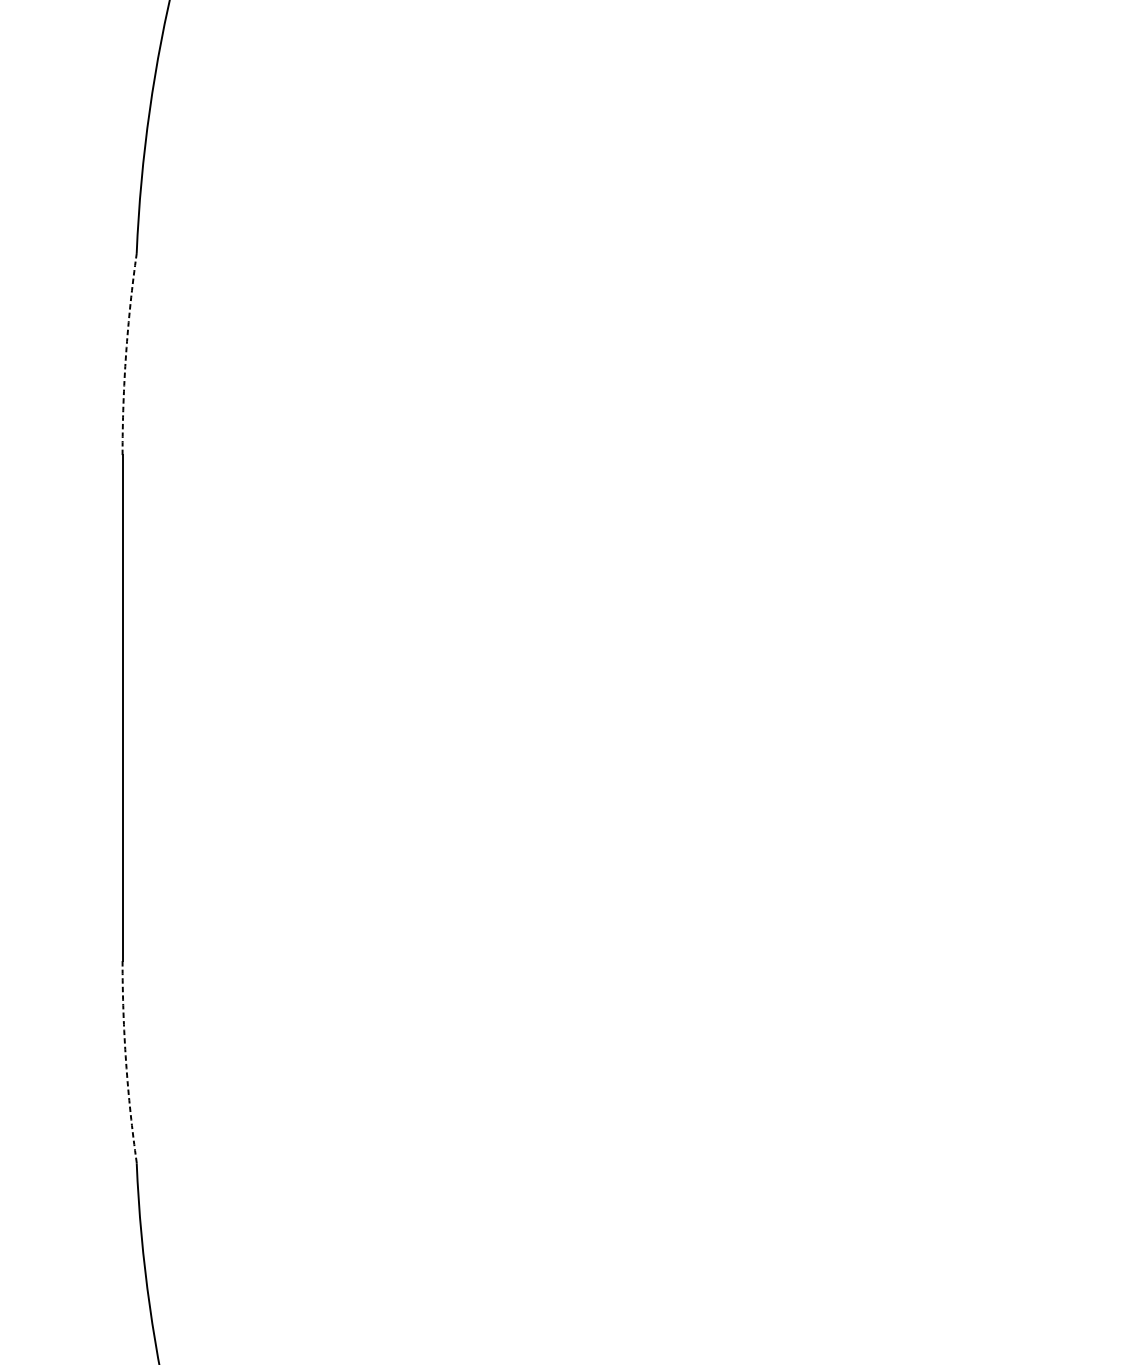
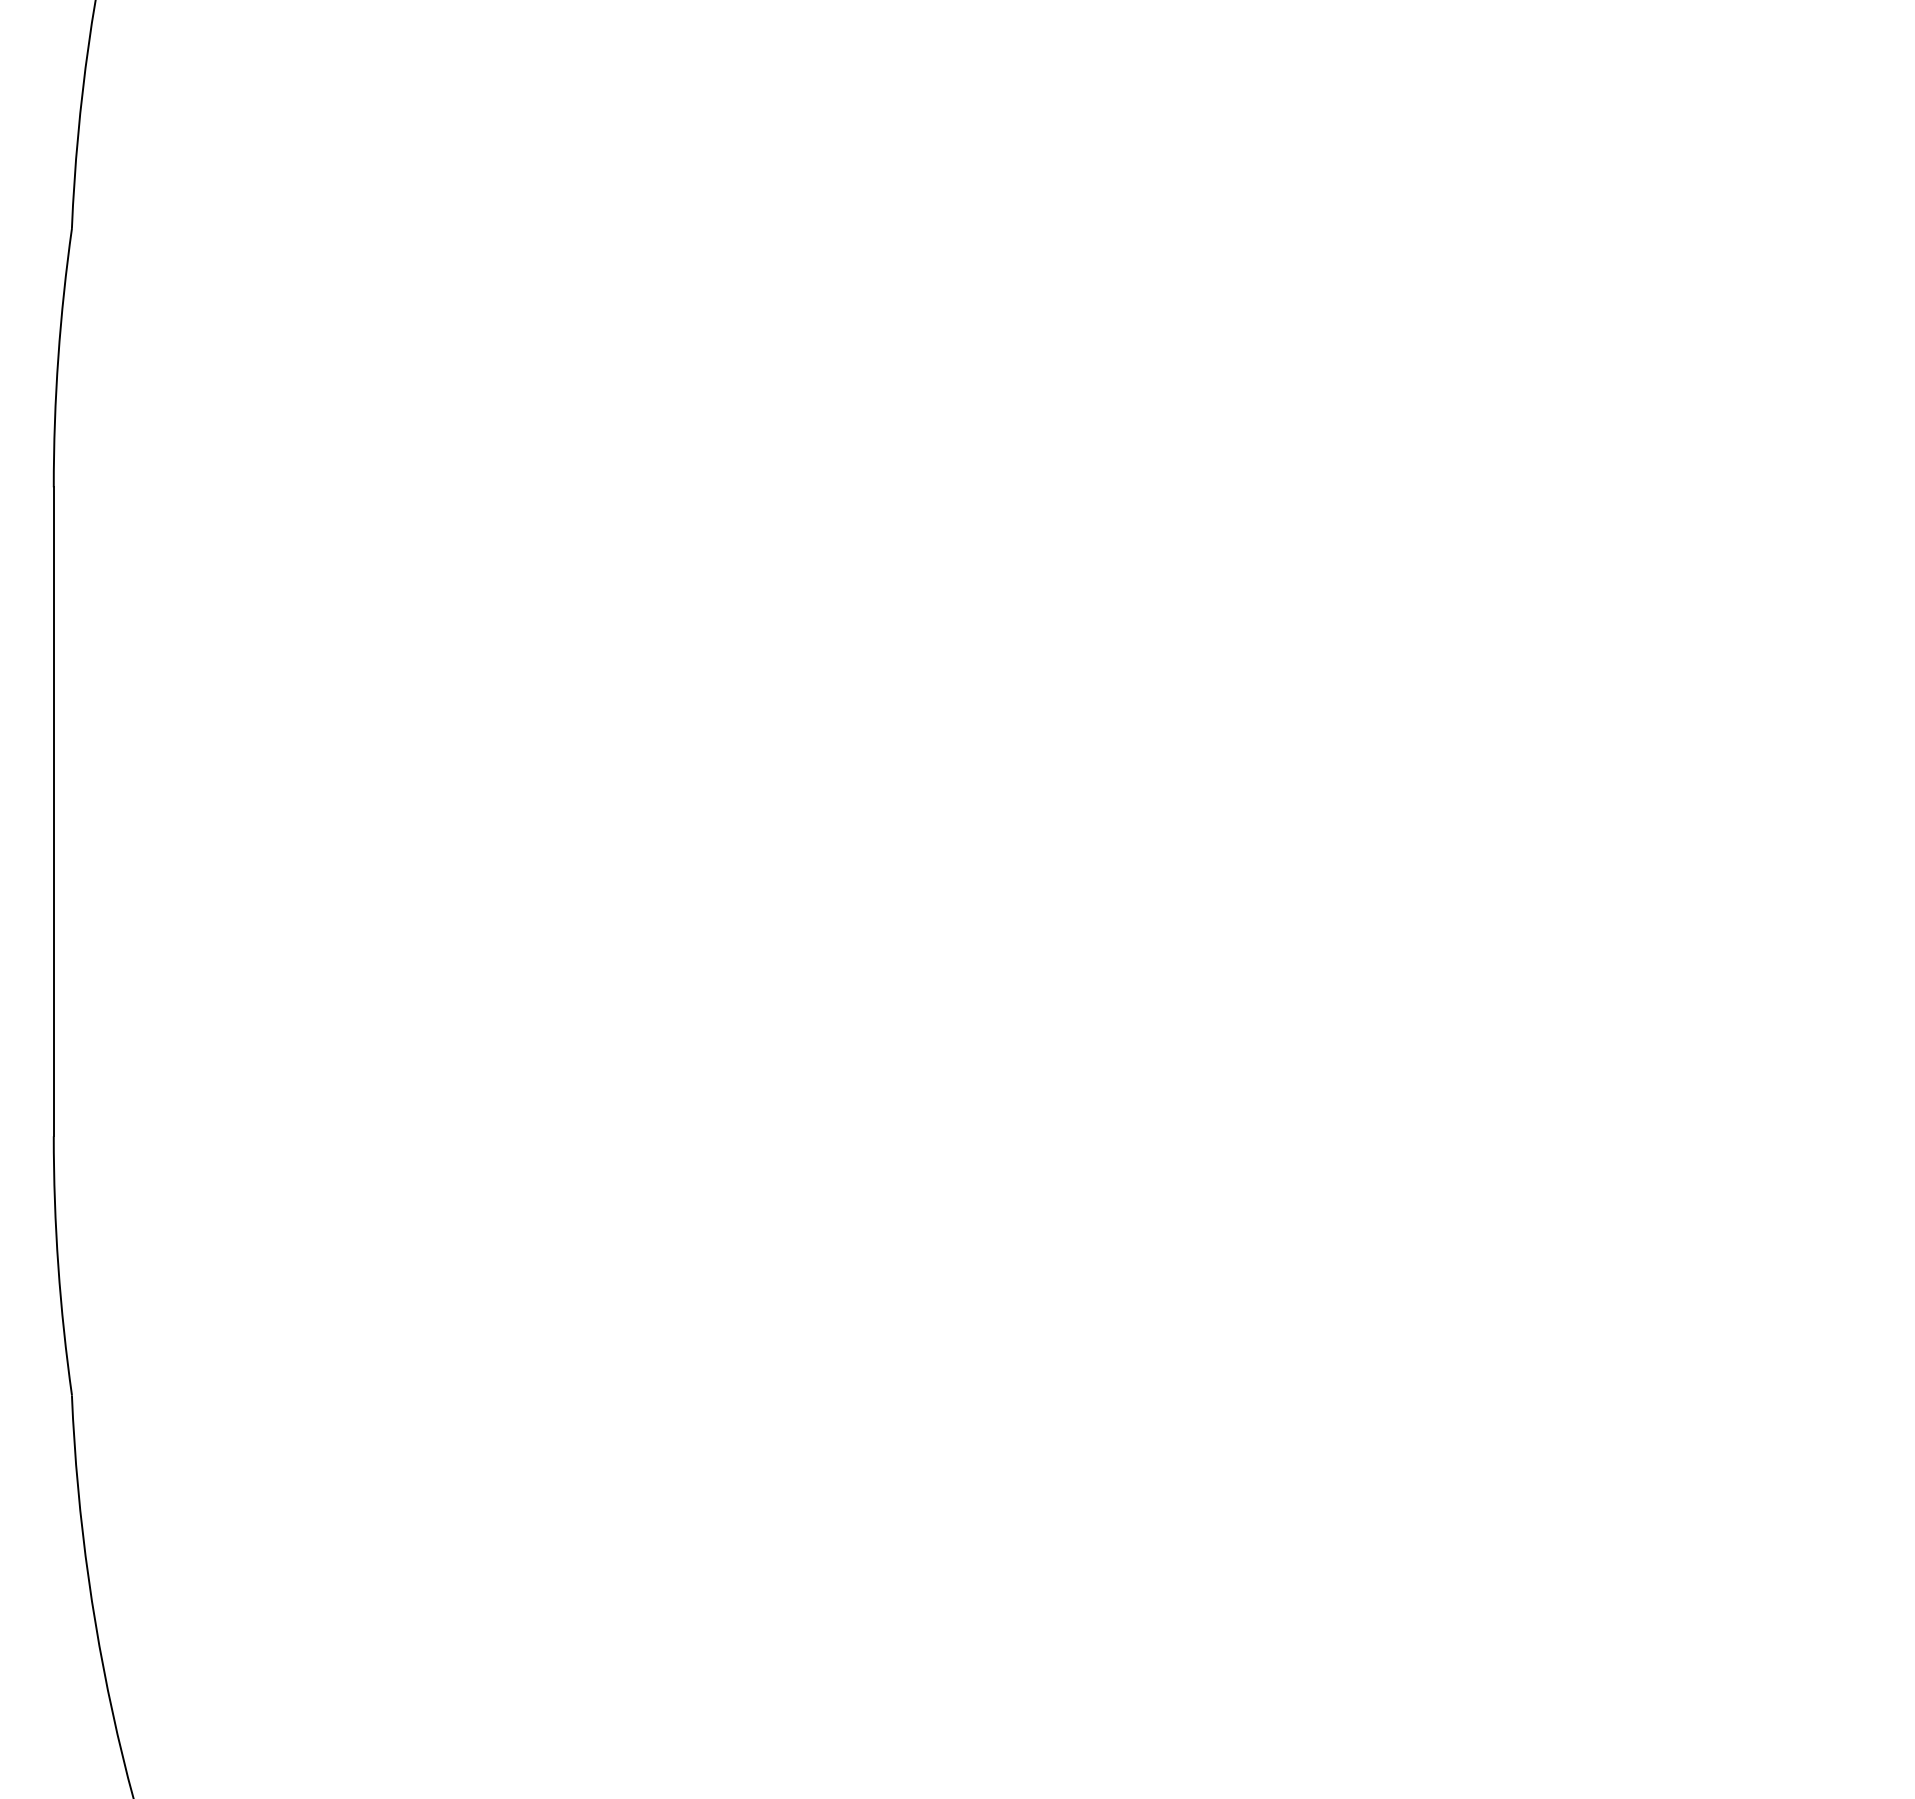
arc: (126, 353) -> (58, 357), dashed -> solid
arc: (126, 1062) -> (58, 1266), dashed -> solid

